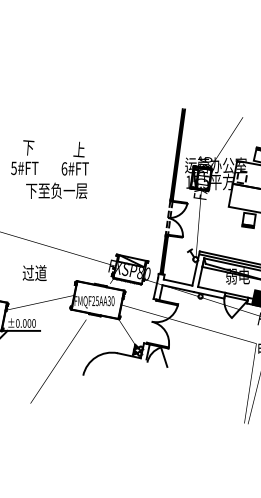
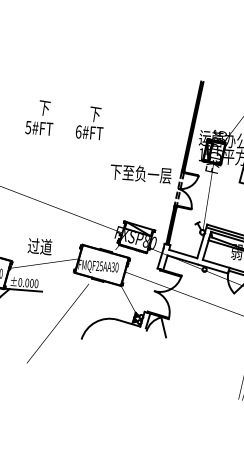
text: (79, 149) -> (95, 113), 上 -> 下
text: (56, 190) -> (140, 173), moved
text: (34, 272) -> (39, 245), moved

